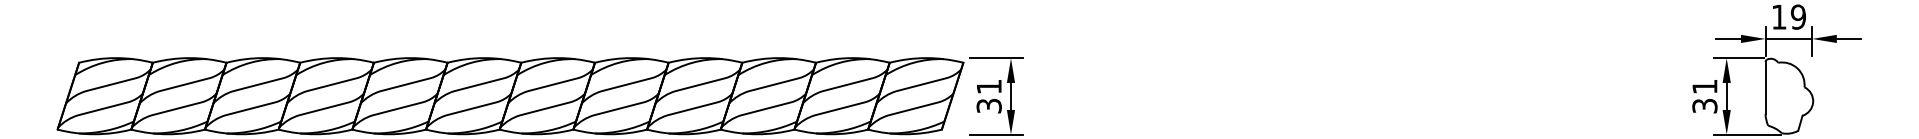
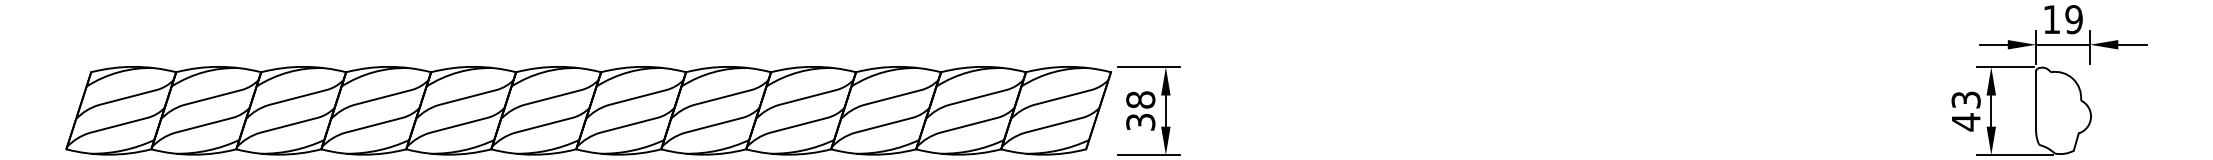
text: (988, 86) -> (1140, 99), 31 -> 38
text: (1704, 96) -> (1965, 111), 31 -> 43

